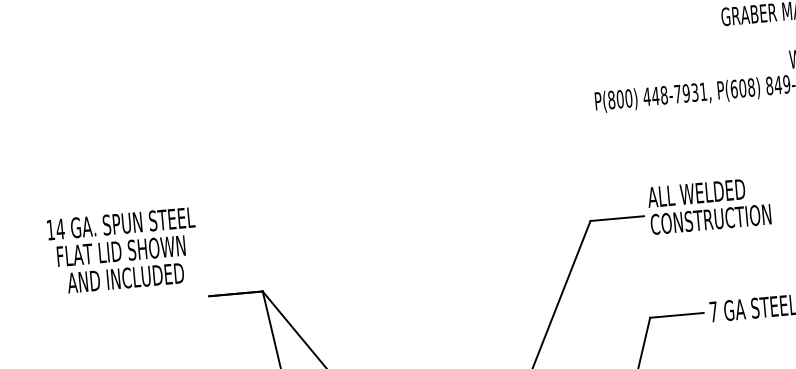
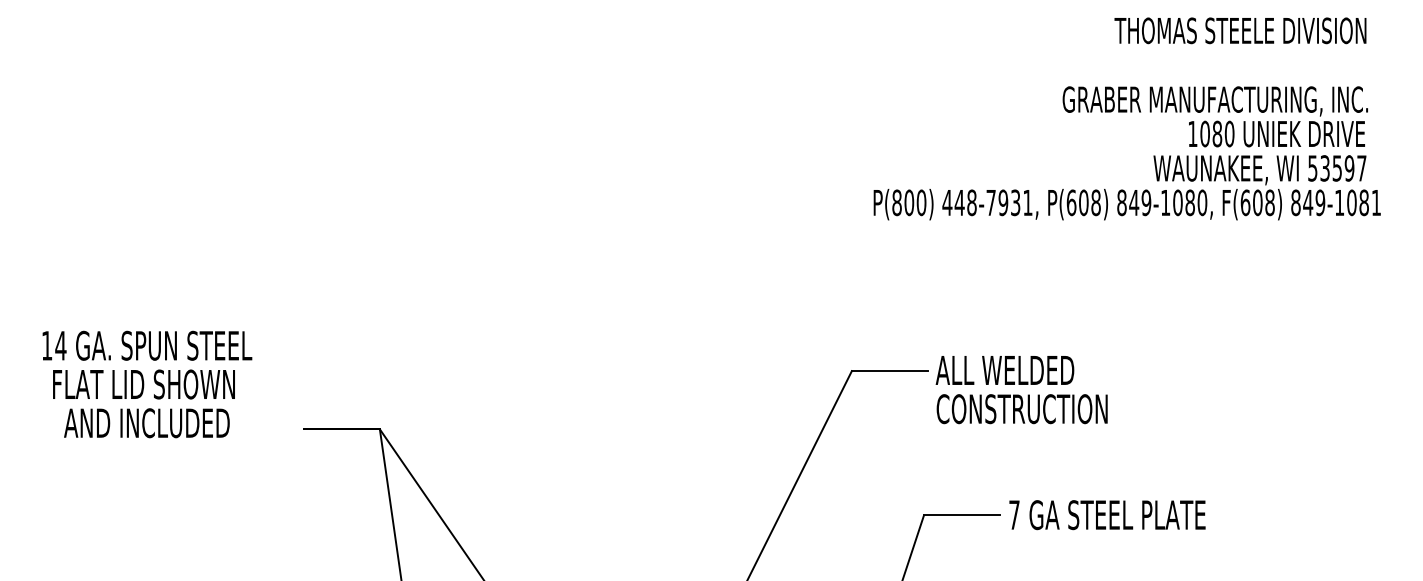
text: (709, 206) -> (1021, 390), moved
text: (123, 250) -> (147, 384), moved

